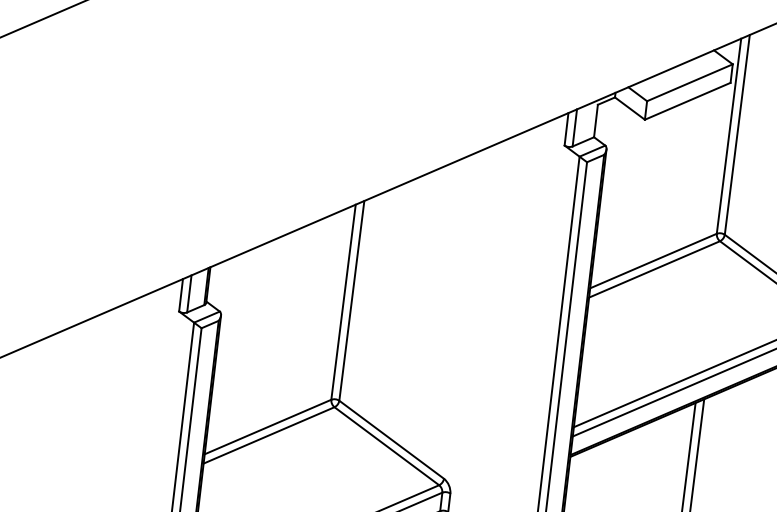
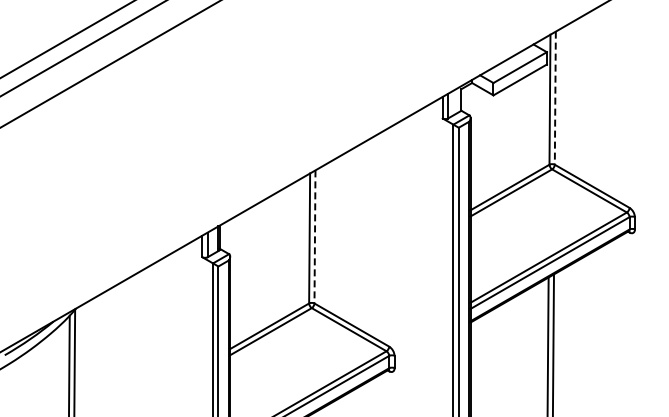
line: (737, 135) -> (555, 98), solid -> dashed
line: (351, 300) -> (314, 236), solid -> dashed

